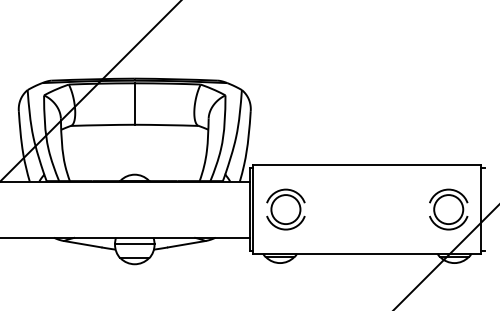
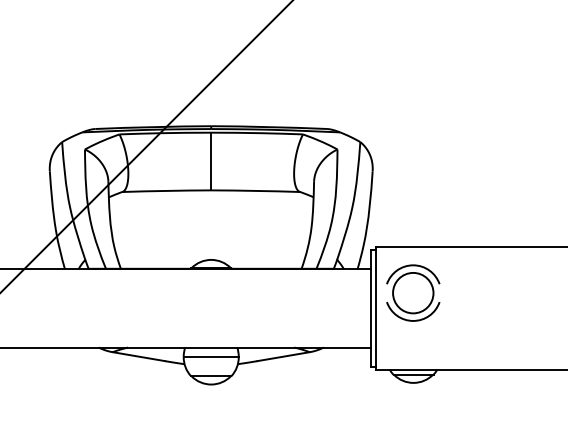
part: (285, 209) -> (412, 293), moved

